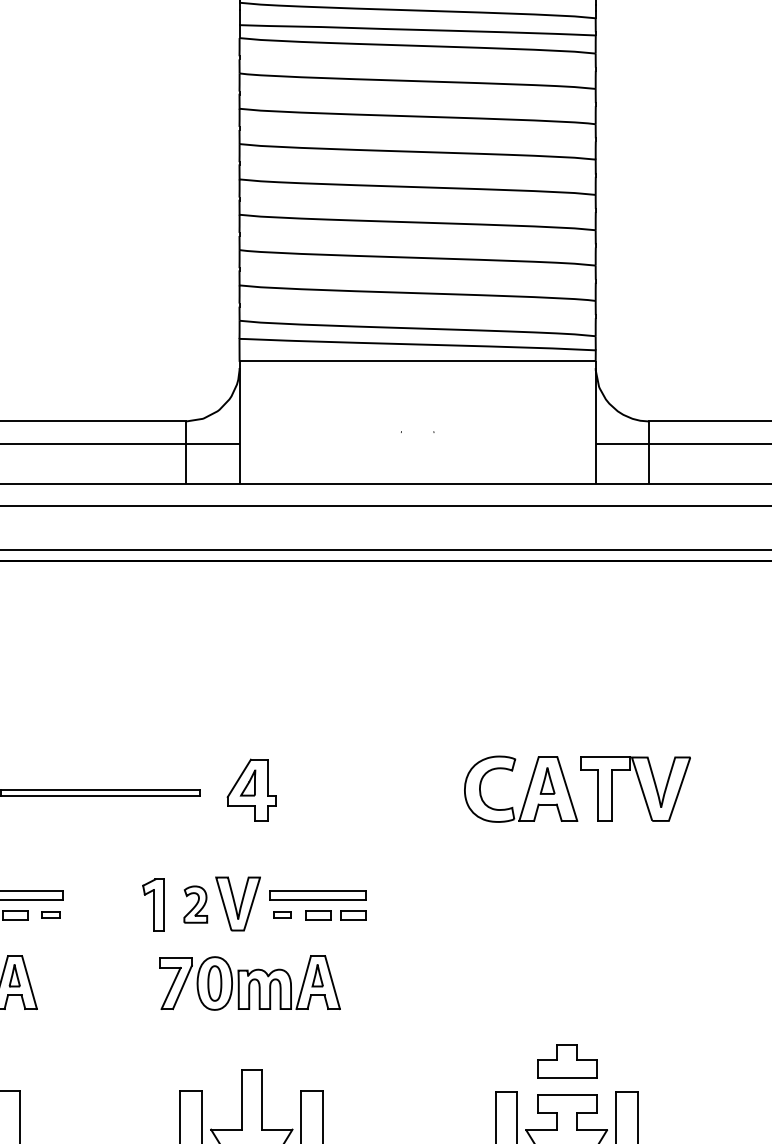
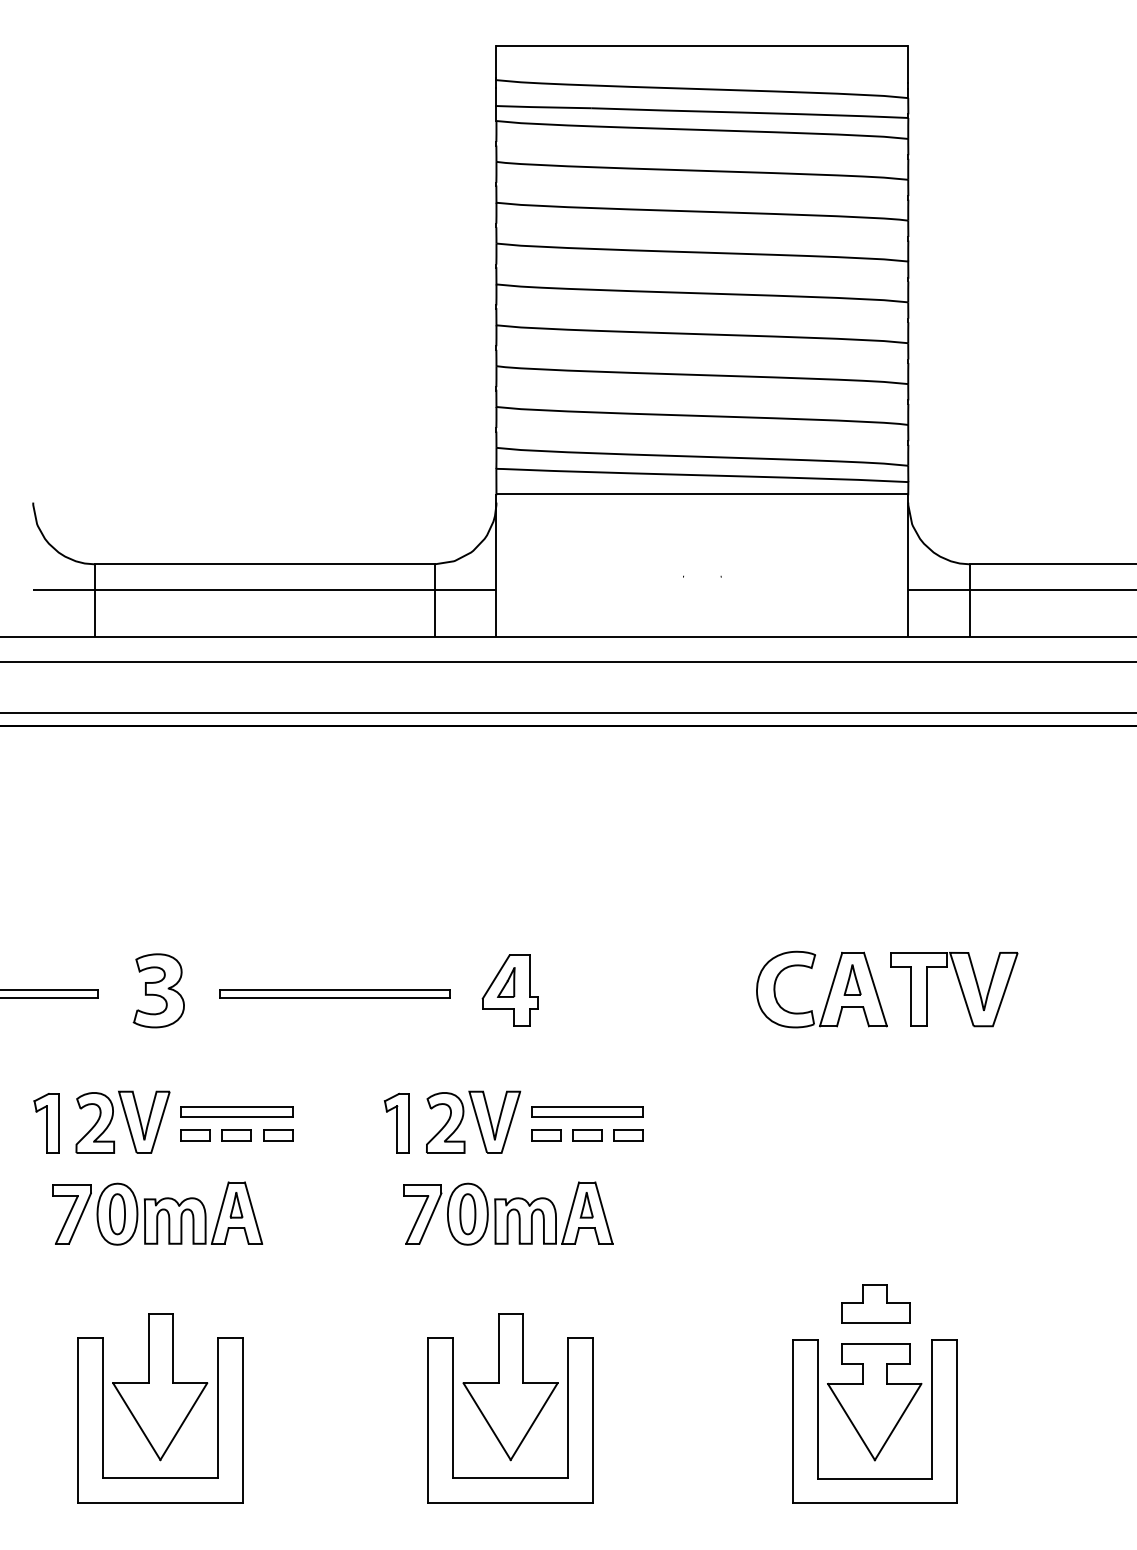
part: (195, 904) -> (445, 1122), size x1.43
part: (51, 915) -> (278, 1135), size x1.43
part: (282, 915) -> (546, 1135), size x1.43

